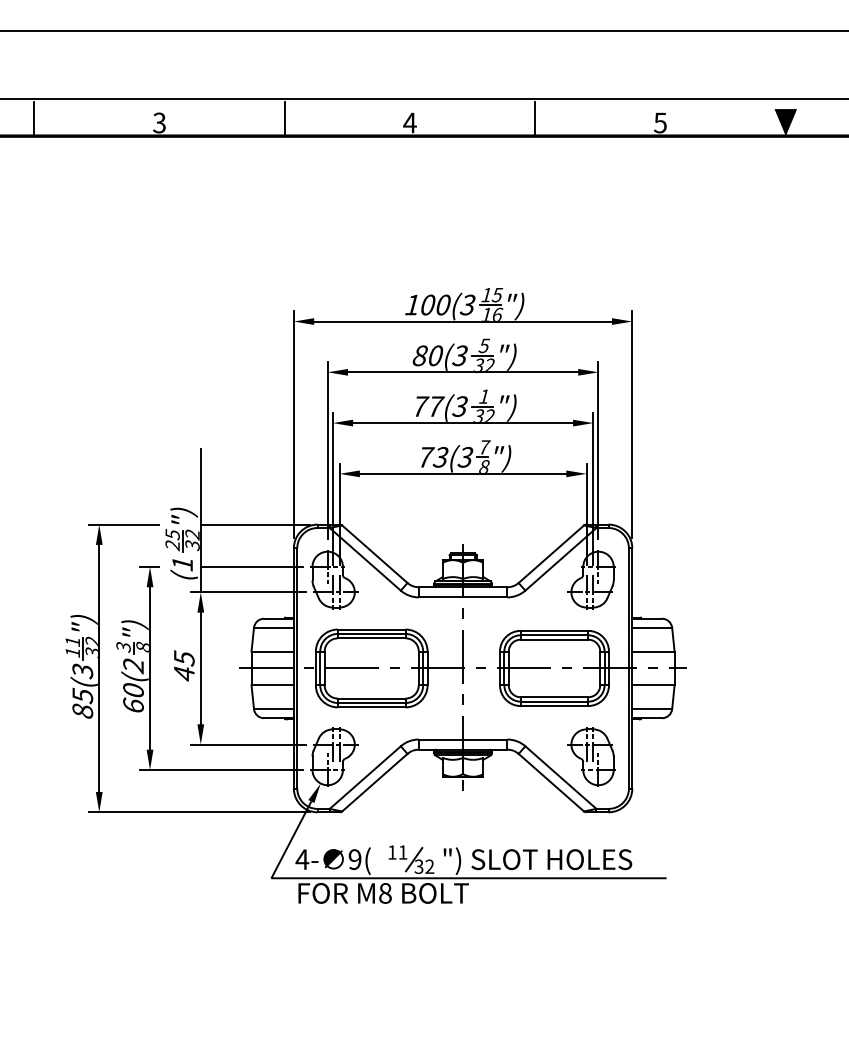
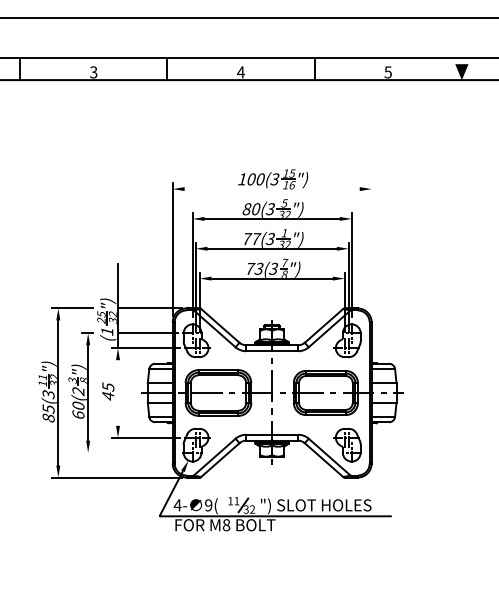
line: (461, 322) -> (271, 189), removed
line: (632, 424) -> (371, 249), removed
line: (201, 667) -> (118, 392), removed
line: (220, 769) -> (129, 452), removed

